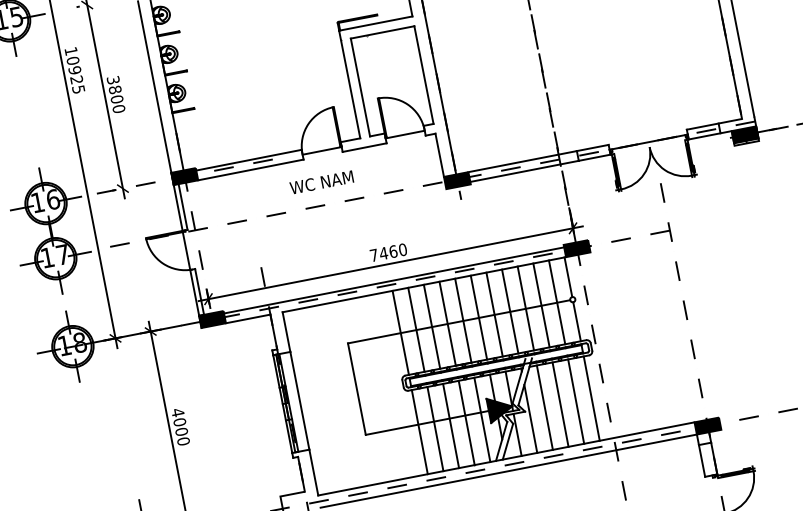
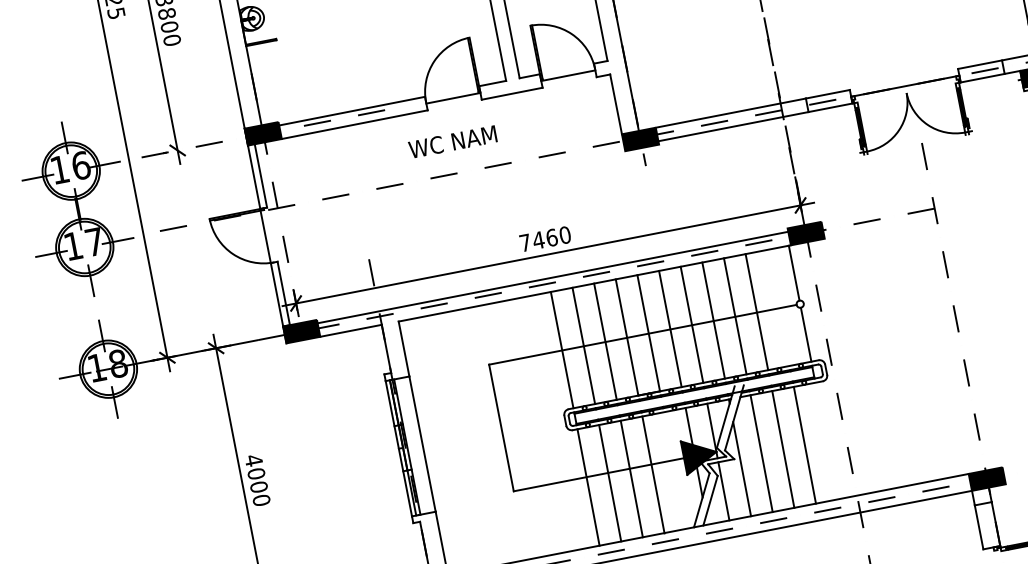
line: (556, 302) -> (777, 308), removed
line: (591, 398) -> (826, 440), removed
line: (482, 419) -> (675, 470), removed

